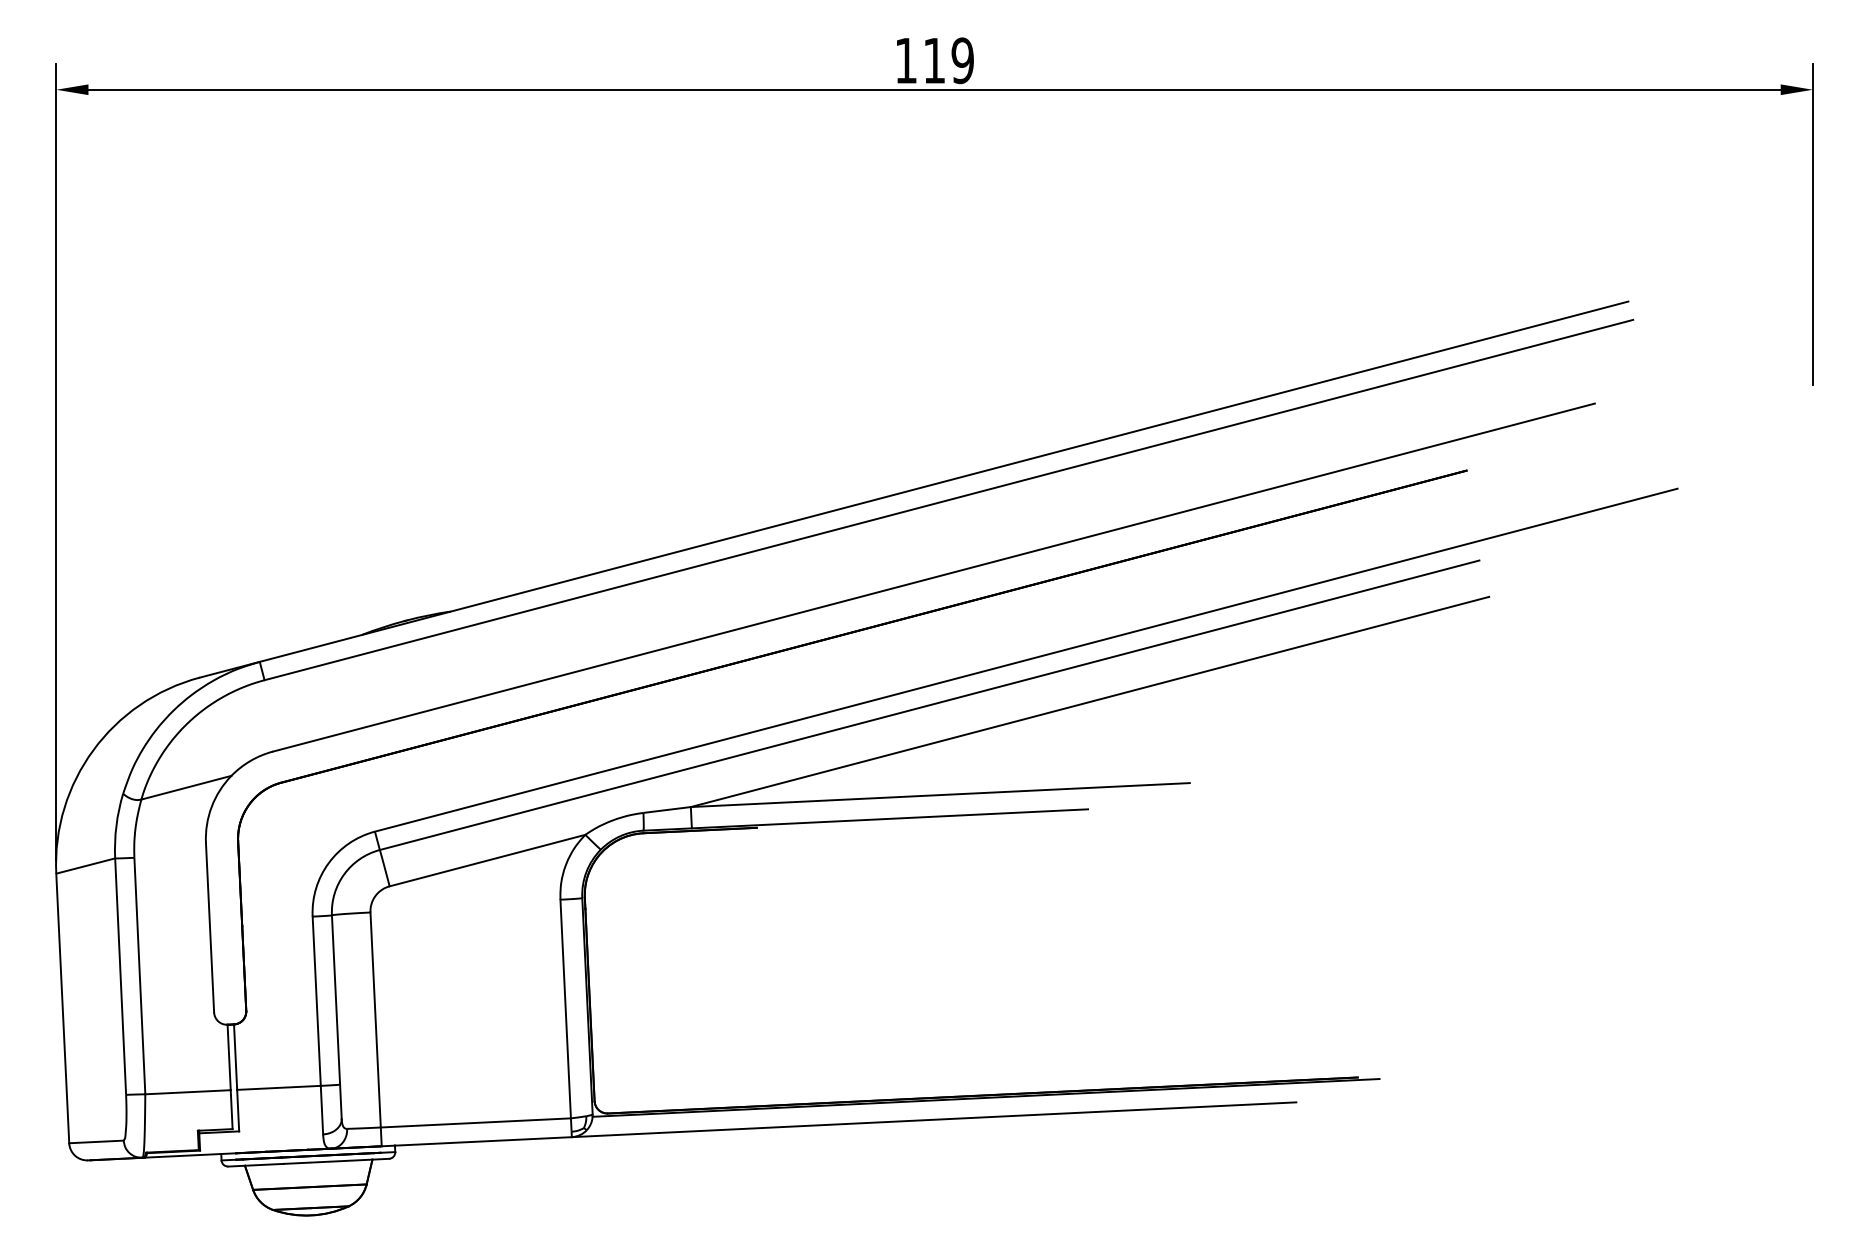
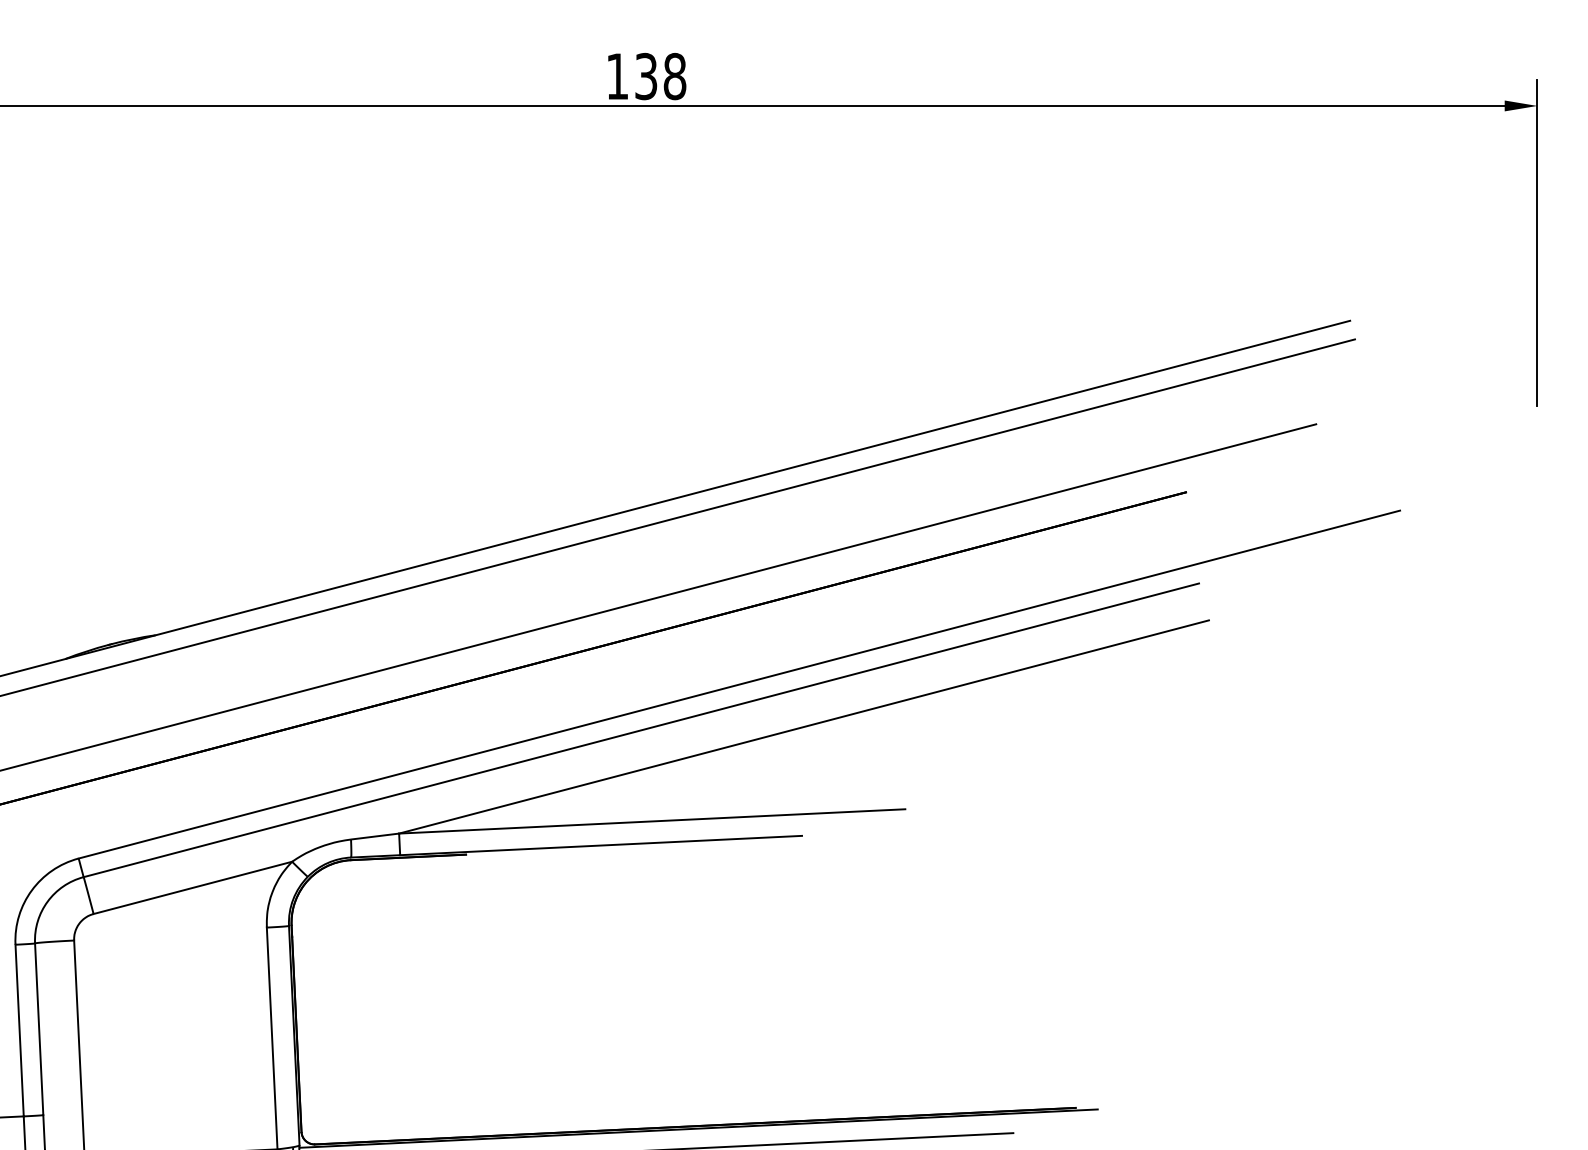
text: (948, 60) -> (660, 76), 119 -> 138

